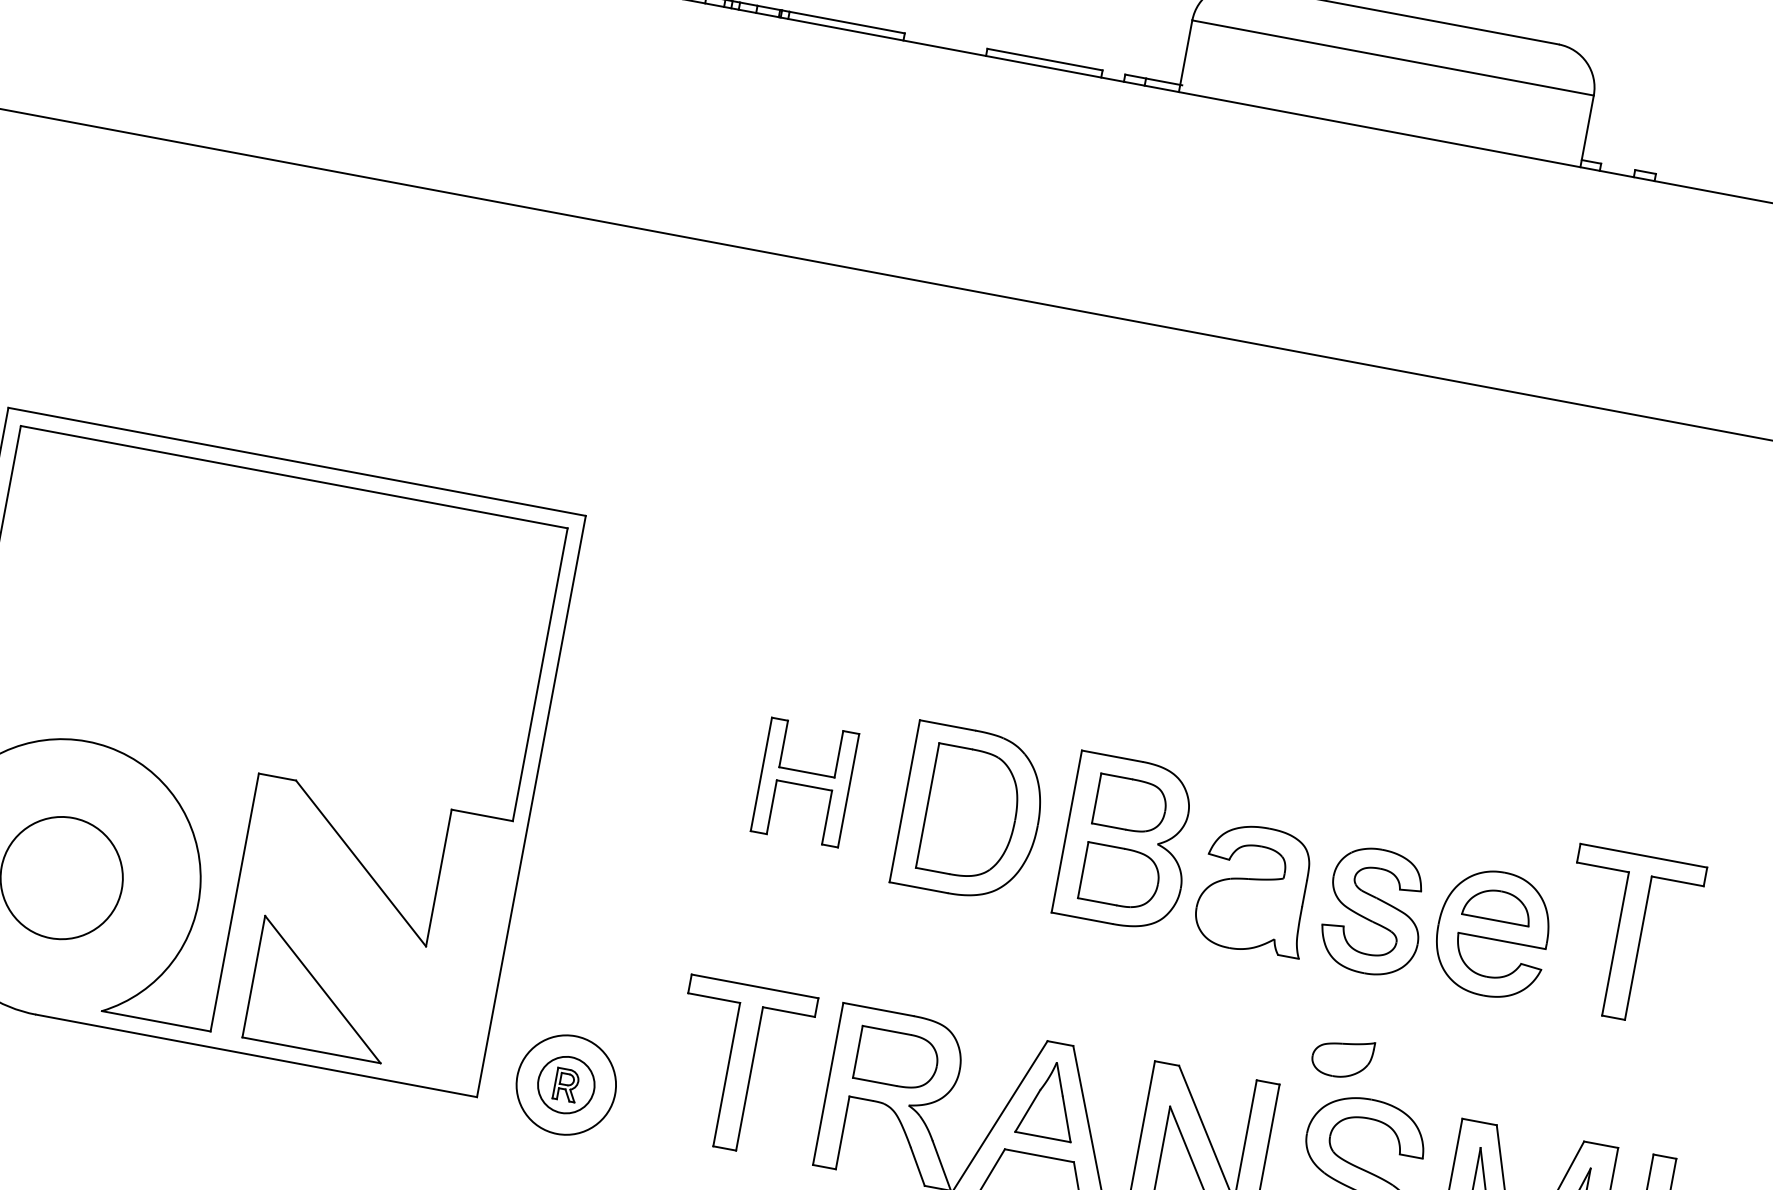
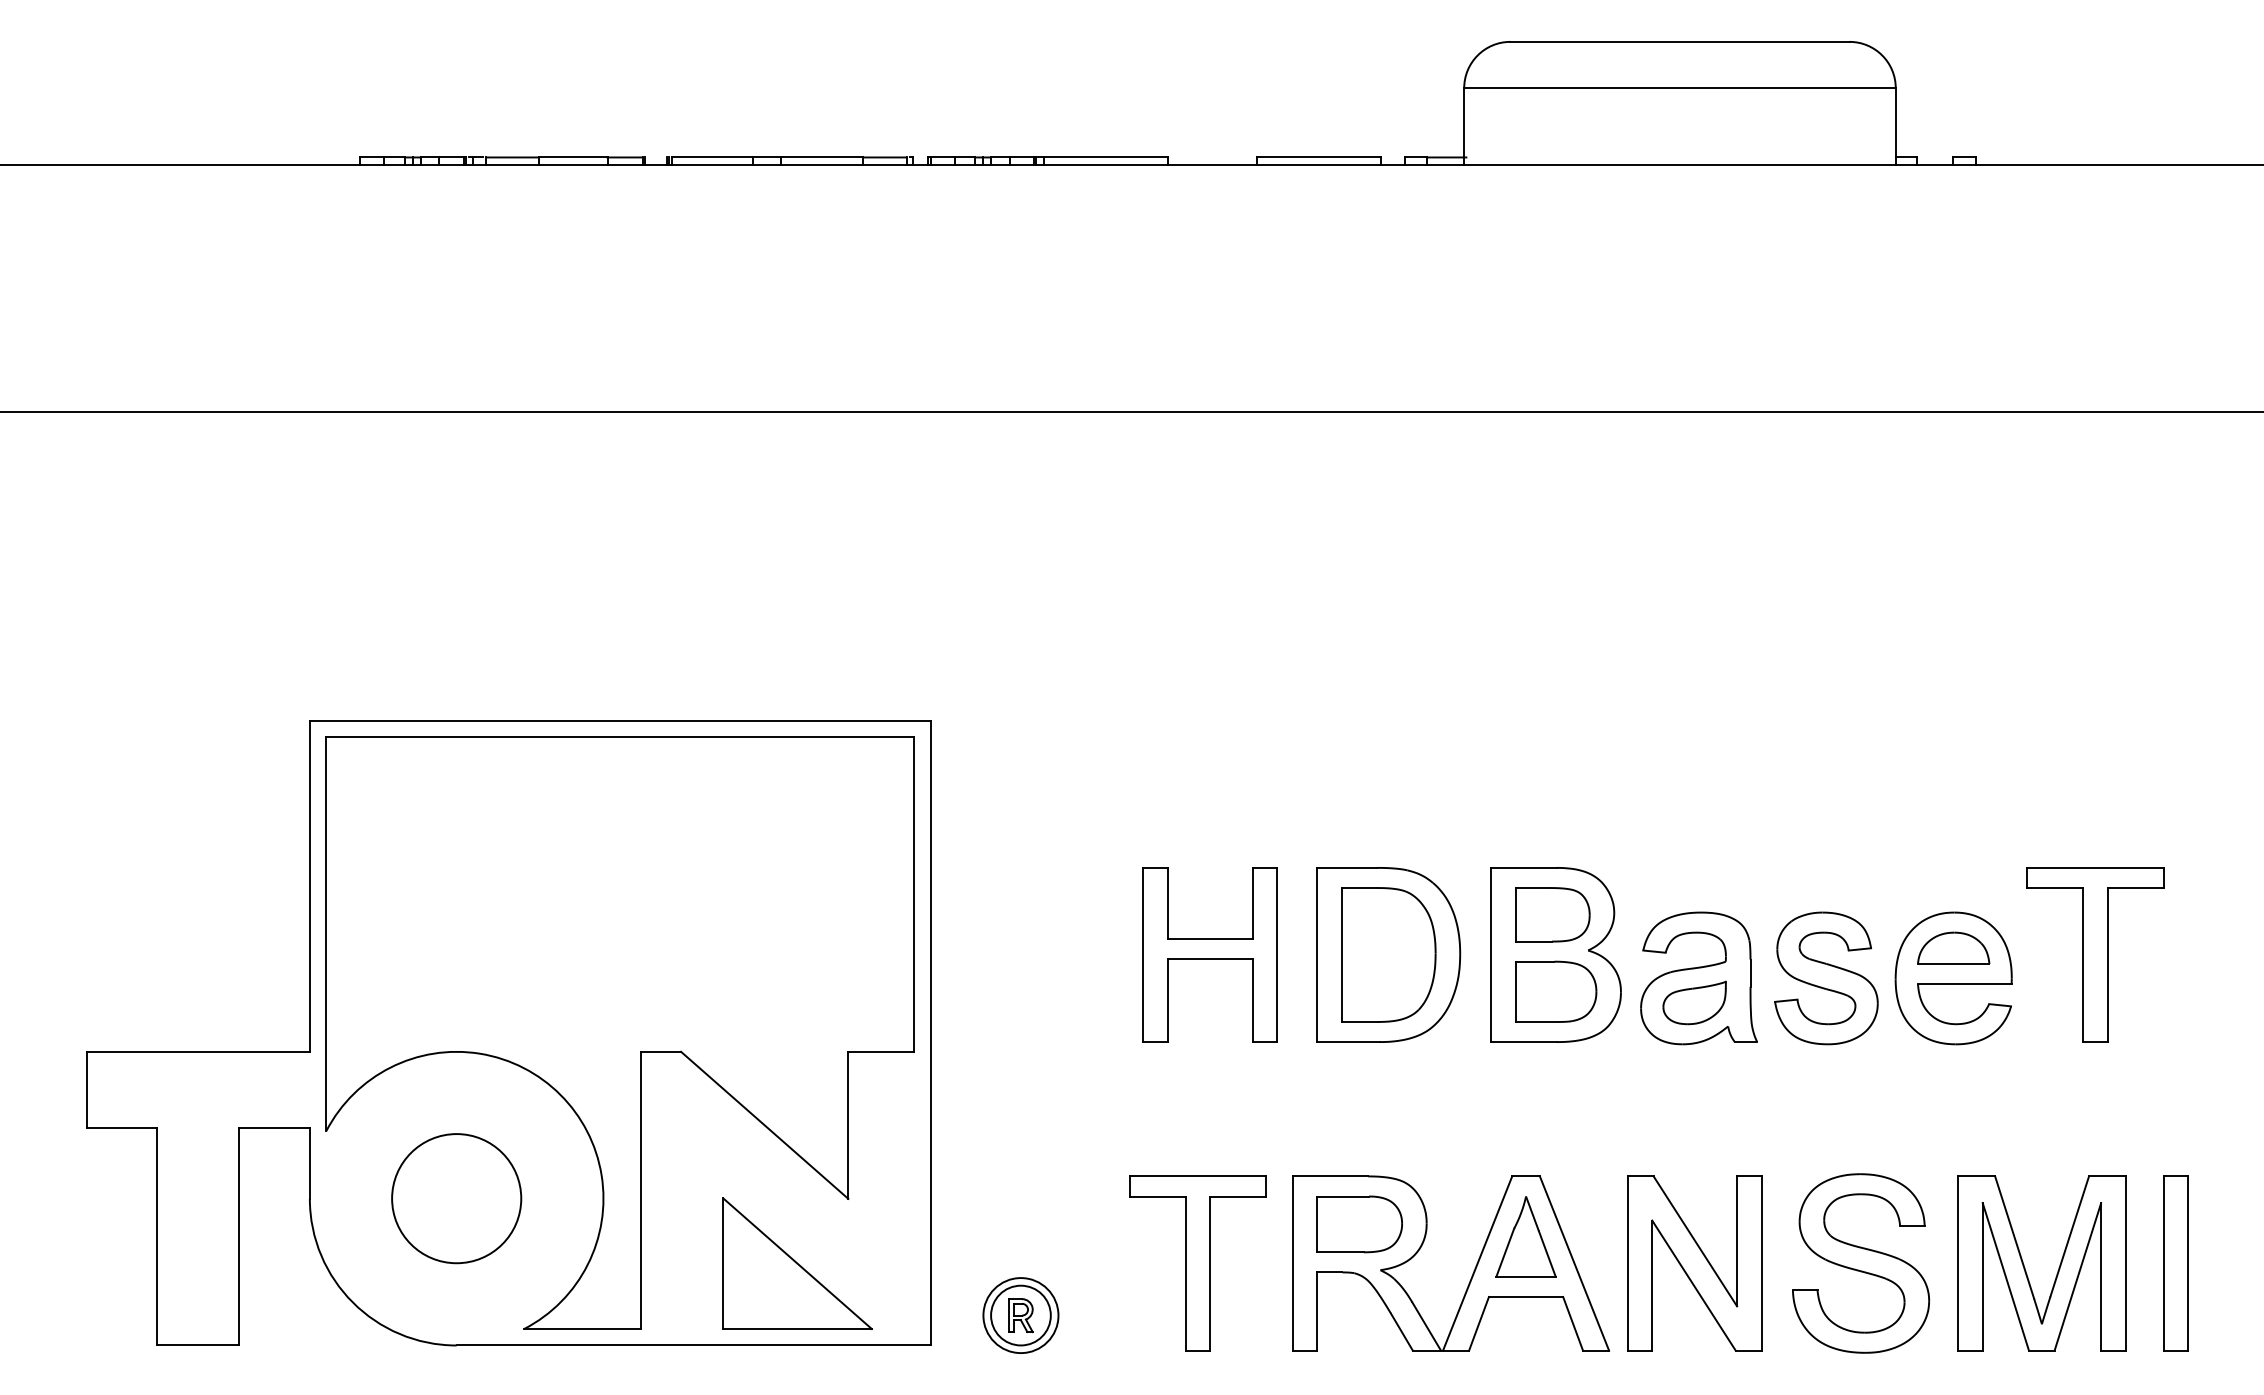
part: (804, 782) -> (1209, 954), size x1.43
part: (322, 989) -> (797, 1263), moved
part: (1342, 1056) -> (1694, 1002), moved
circle: (565, 1084) -> (1020, 1315), size x0.71

